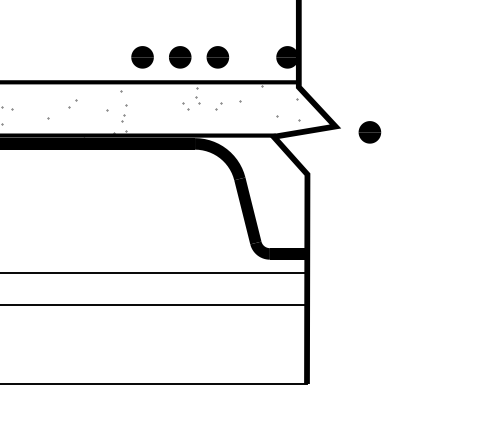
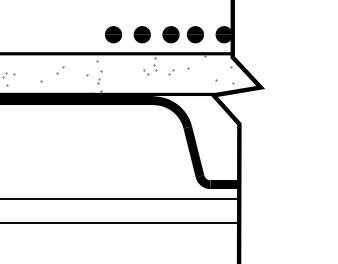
part: (369, 132) -> (195, 34), moved

